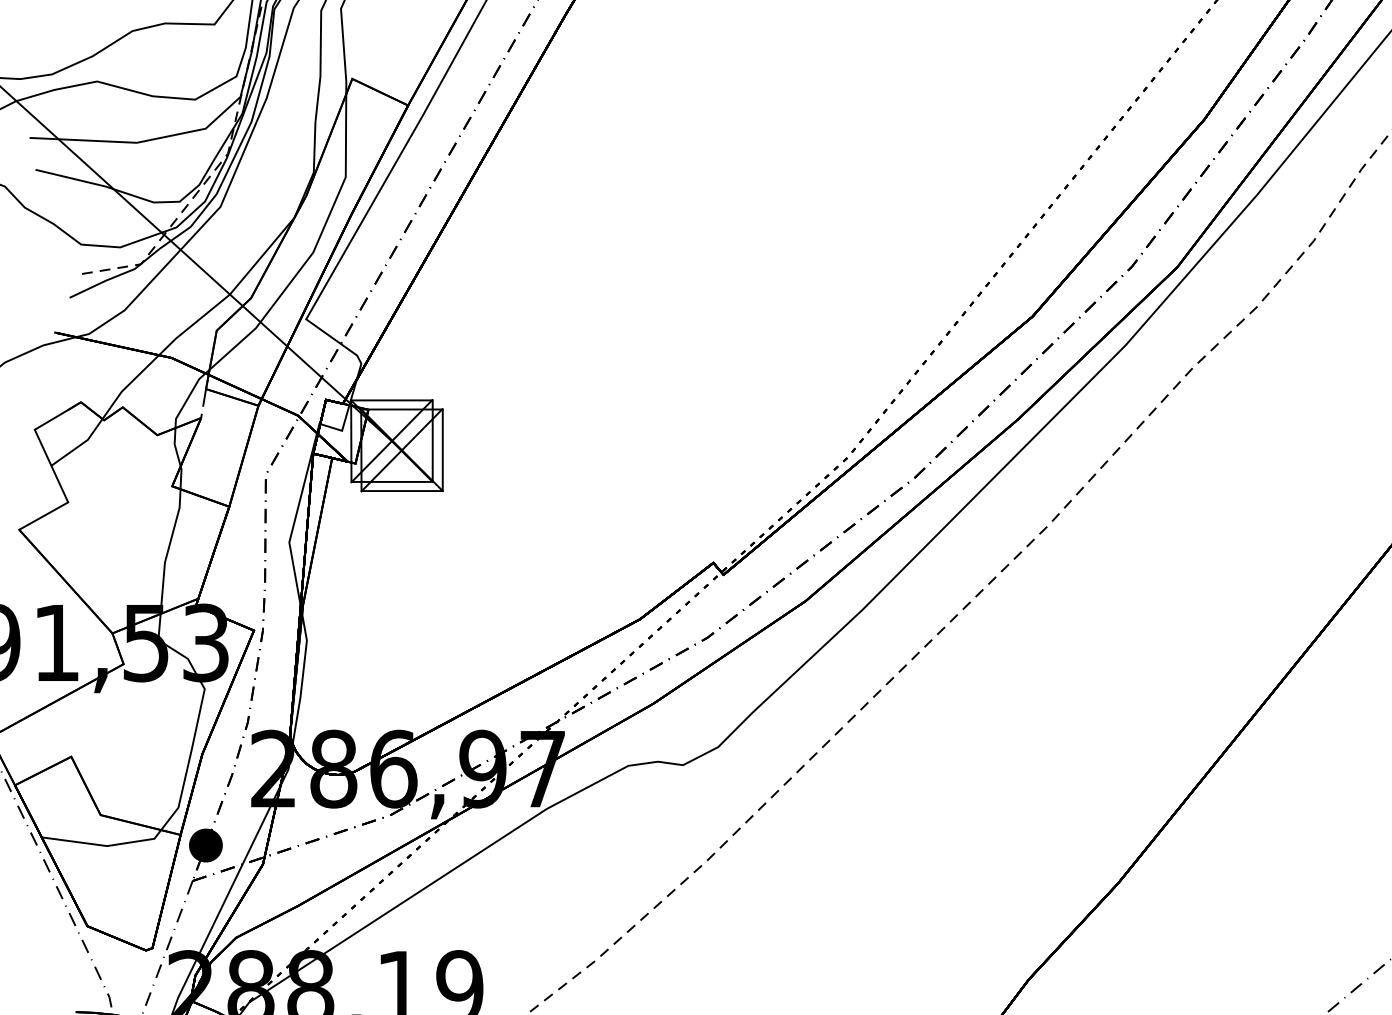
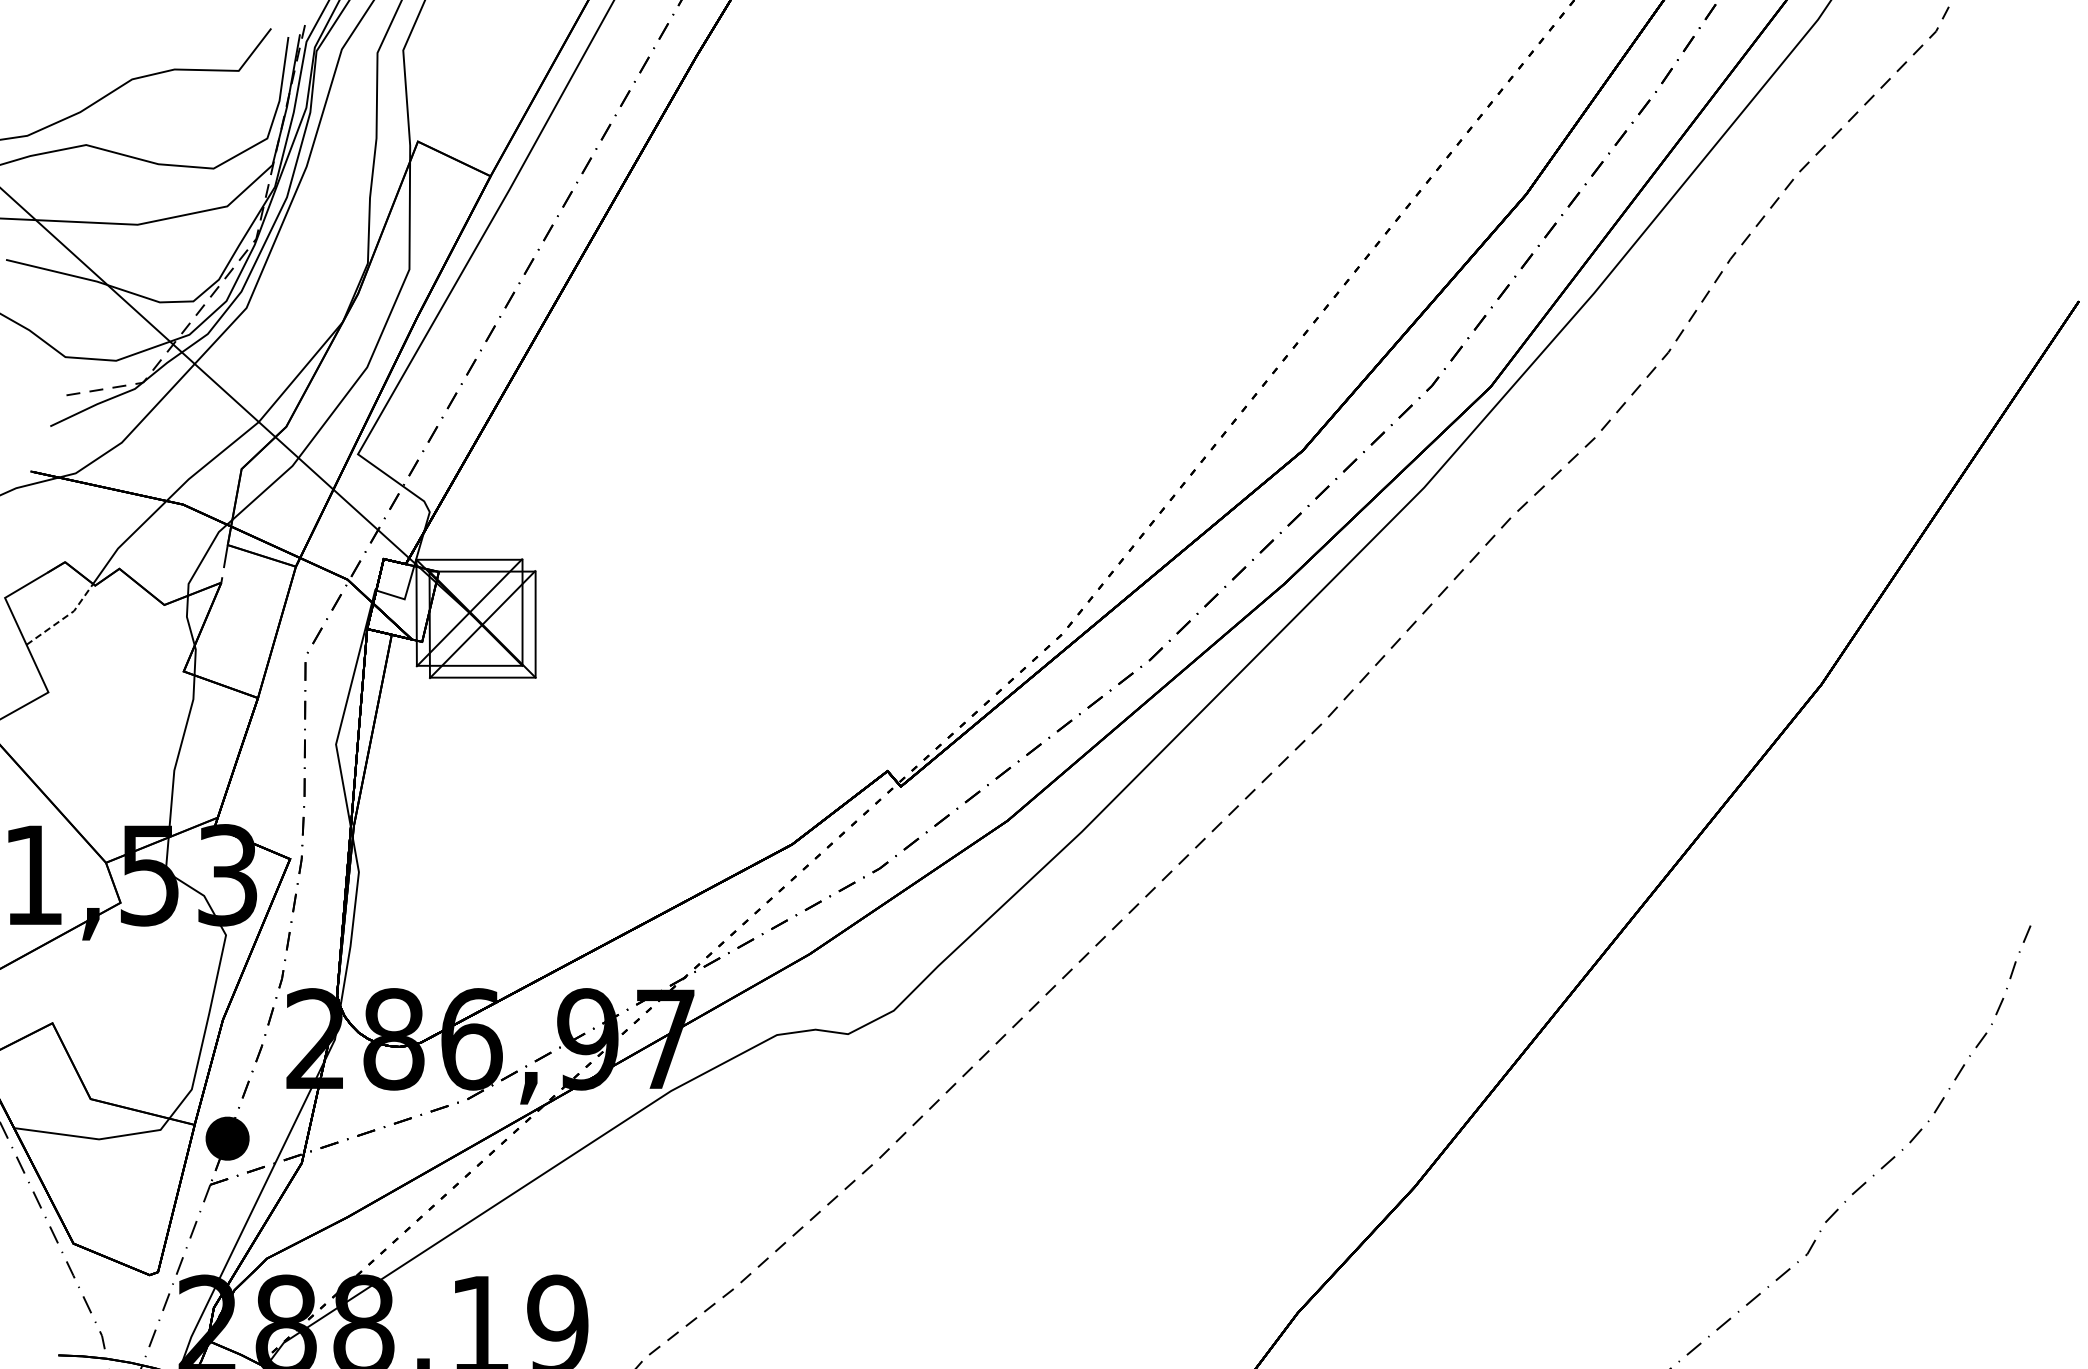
line: (80, 444) -> (64, 617), solid -> dashed

